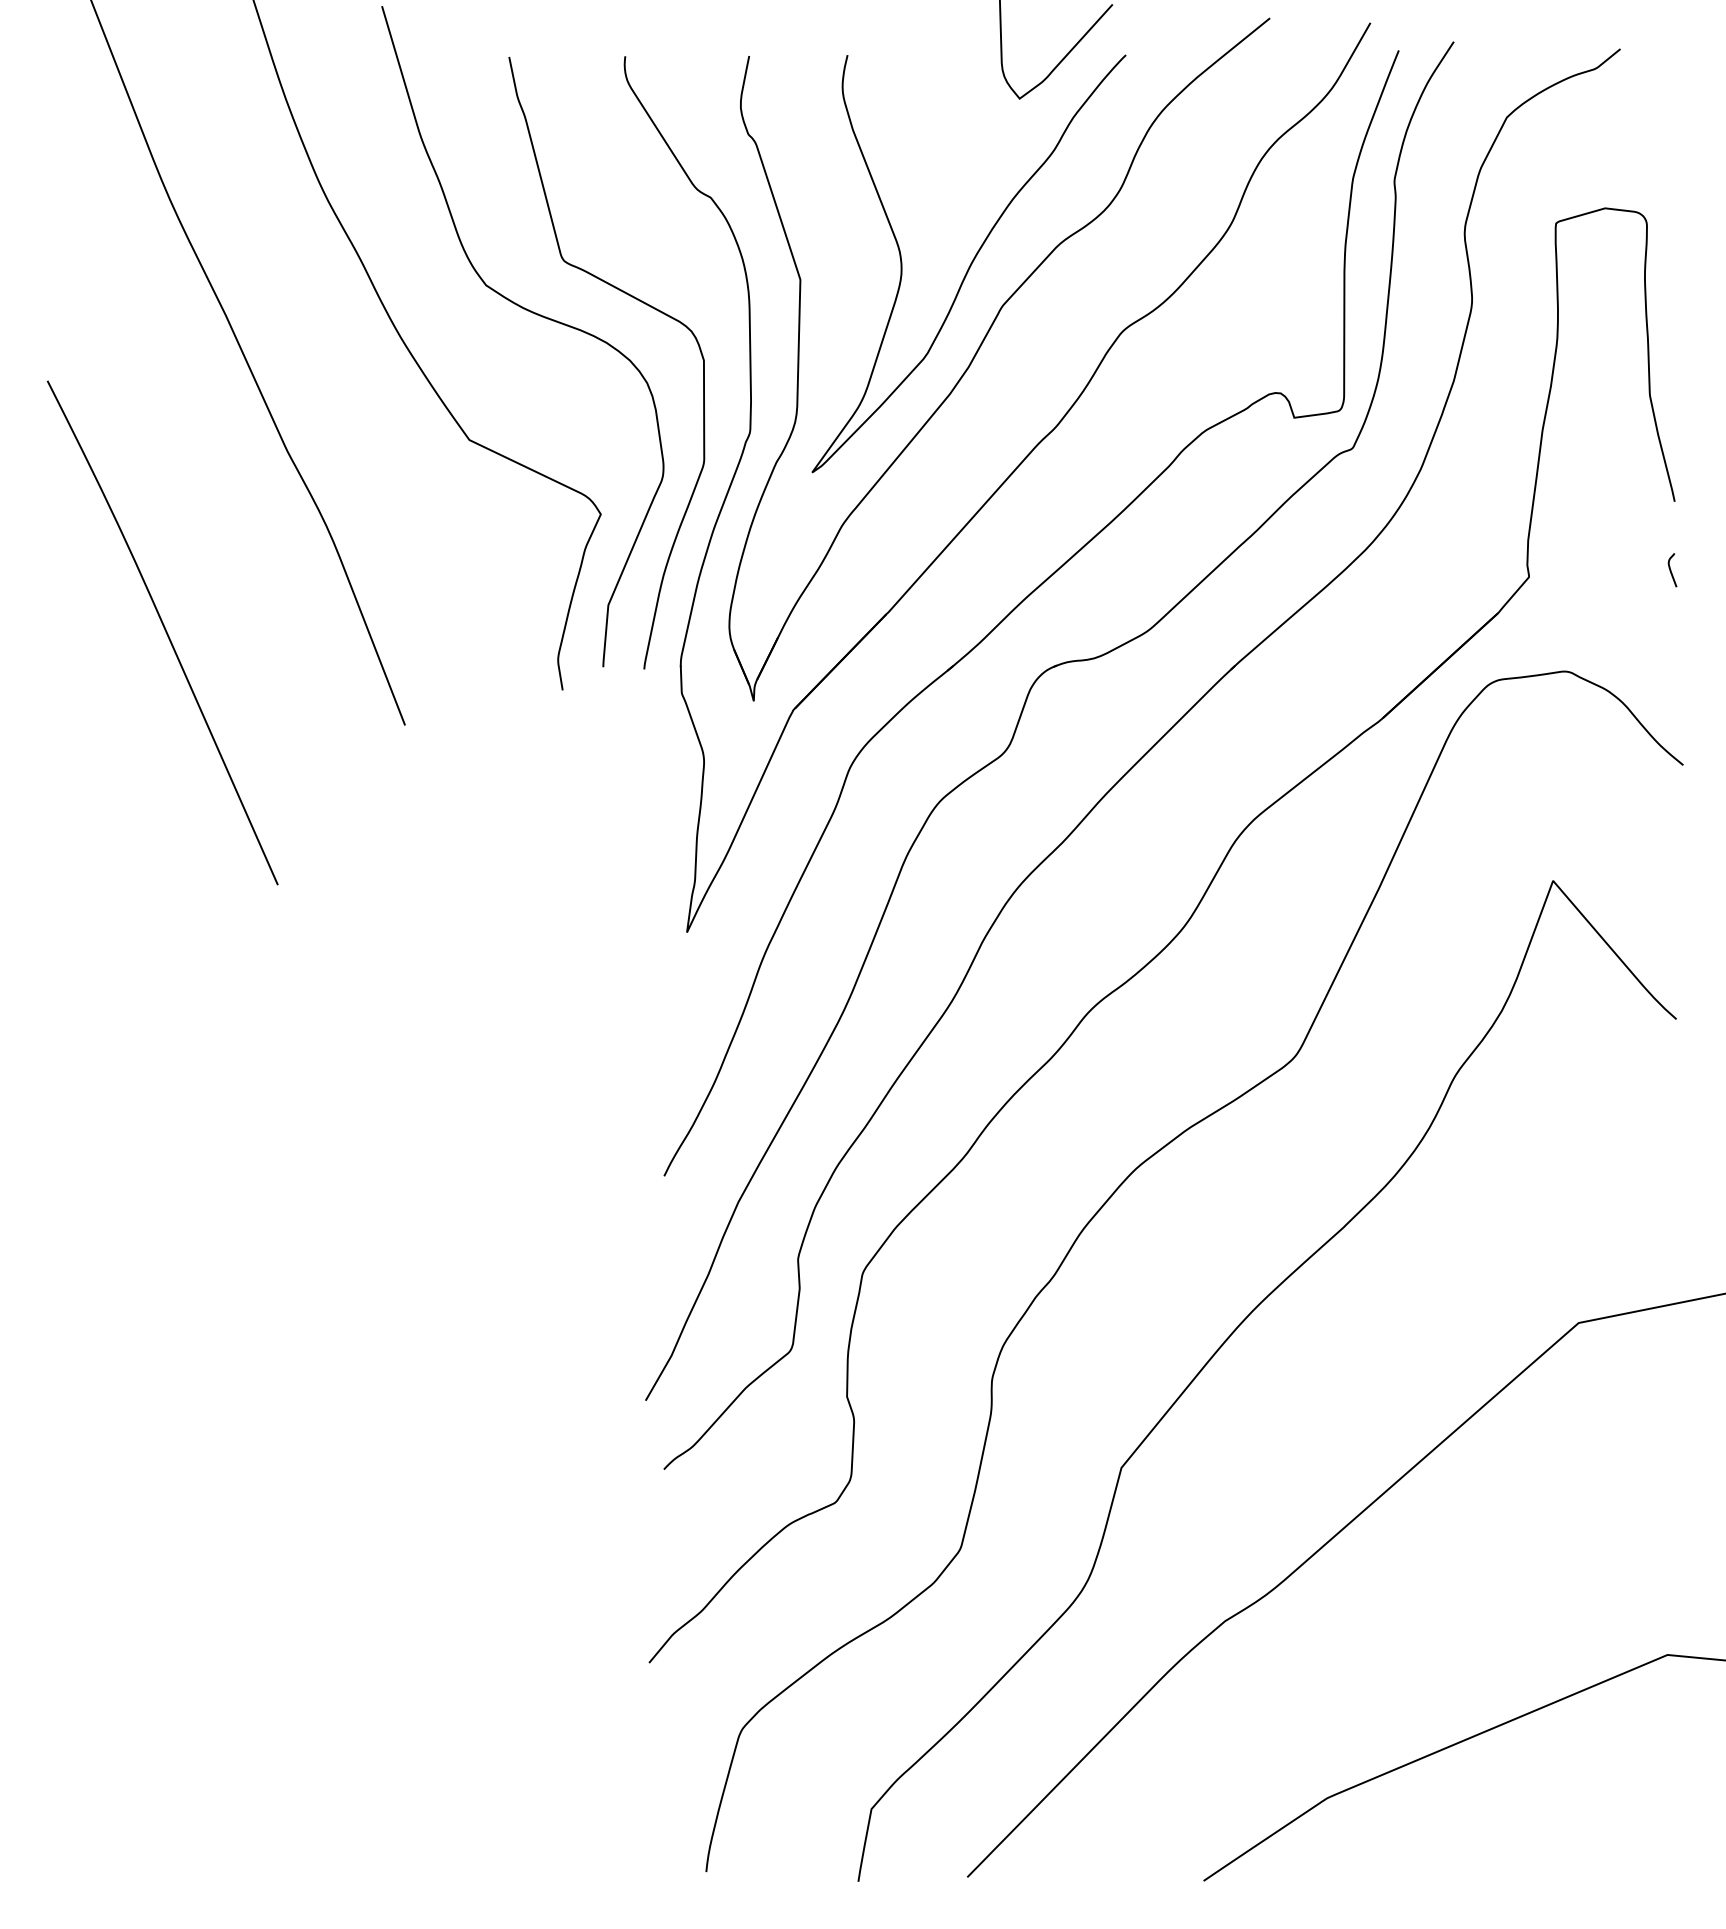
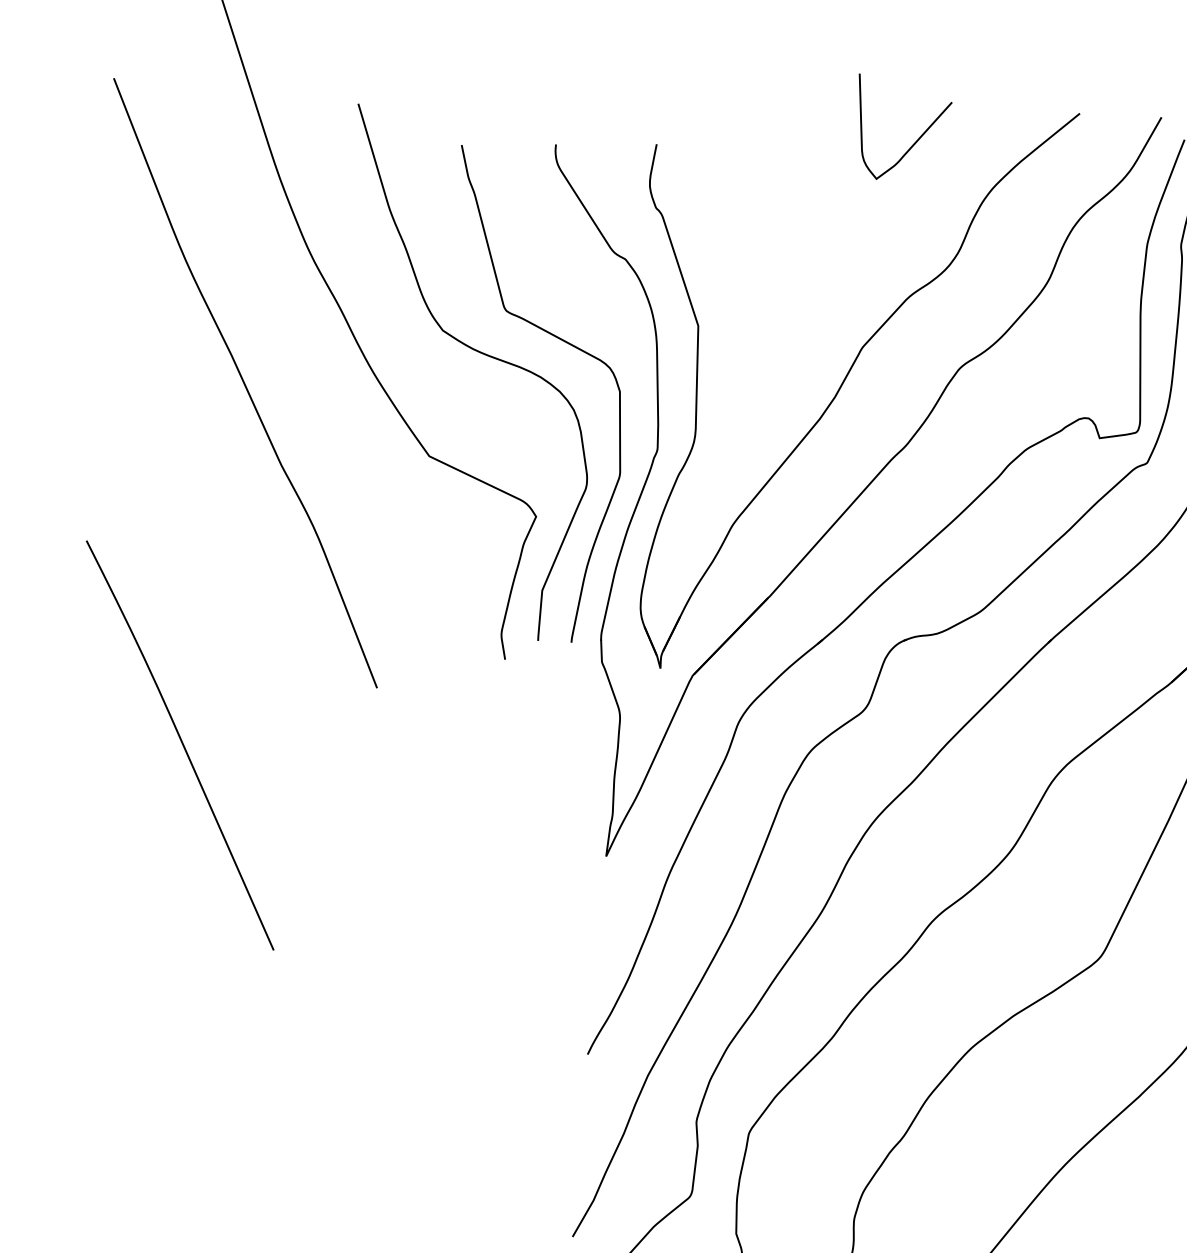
curve: (970, 263) -> (836, 312), removed
curve: (164, 630) -> (181, 743), moved

